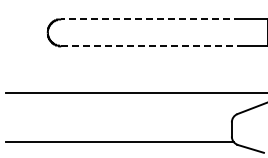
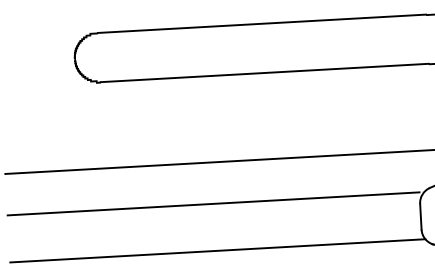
line: (151, 19) -> (262, 24), dashed -> solid
line: (151, 46) -> (265, 73), dashed -> solid
line: (118, 116) -> (212, 204), added

